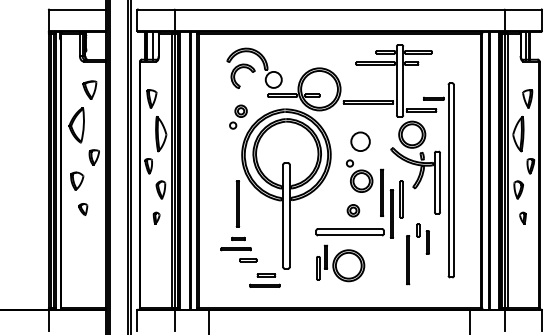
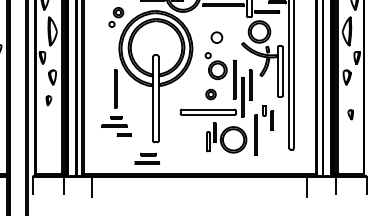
circle: (360, 141) -> (216, 37), size x0.7
part: (522, 217) -> (350, 114), moved
part: (340, 263) -> (226, 138), moved
part: (264, 280) -> (146, 158), moved

